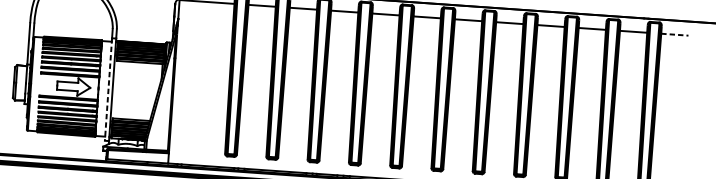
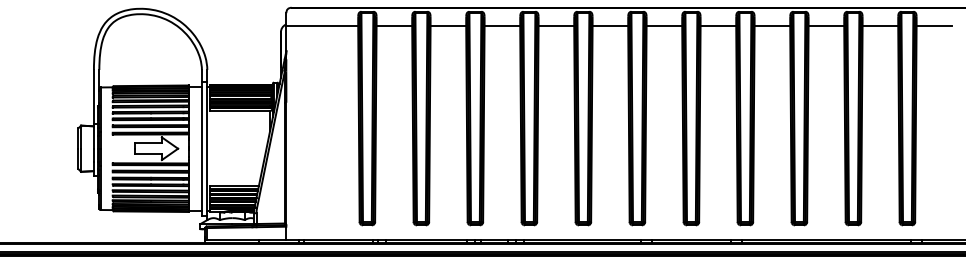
line: (674, 34) -> (934, 26), dashed -> solid
line: (108, 89) -> (201, 149), dashed -> solid

